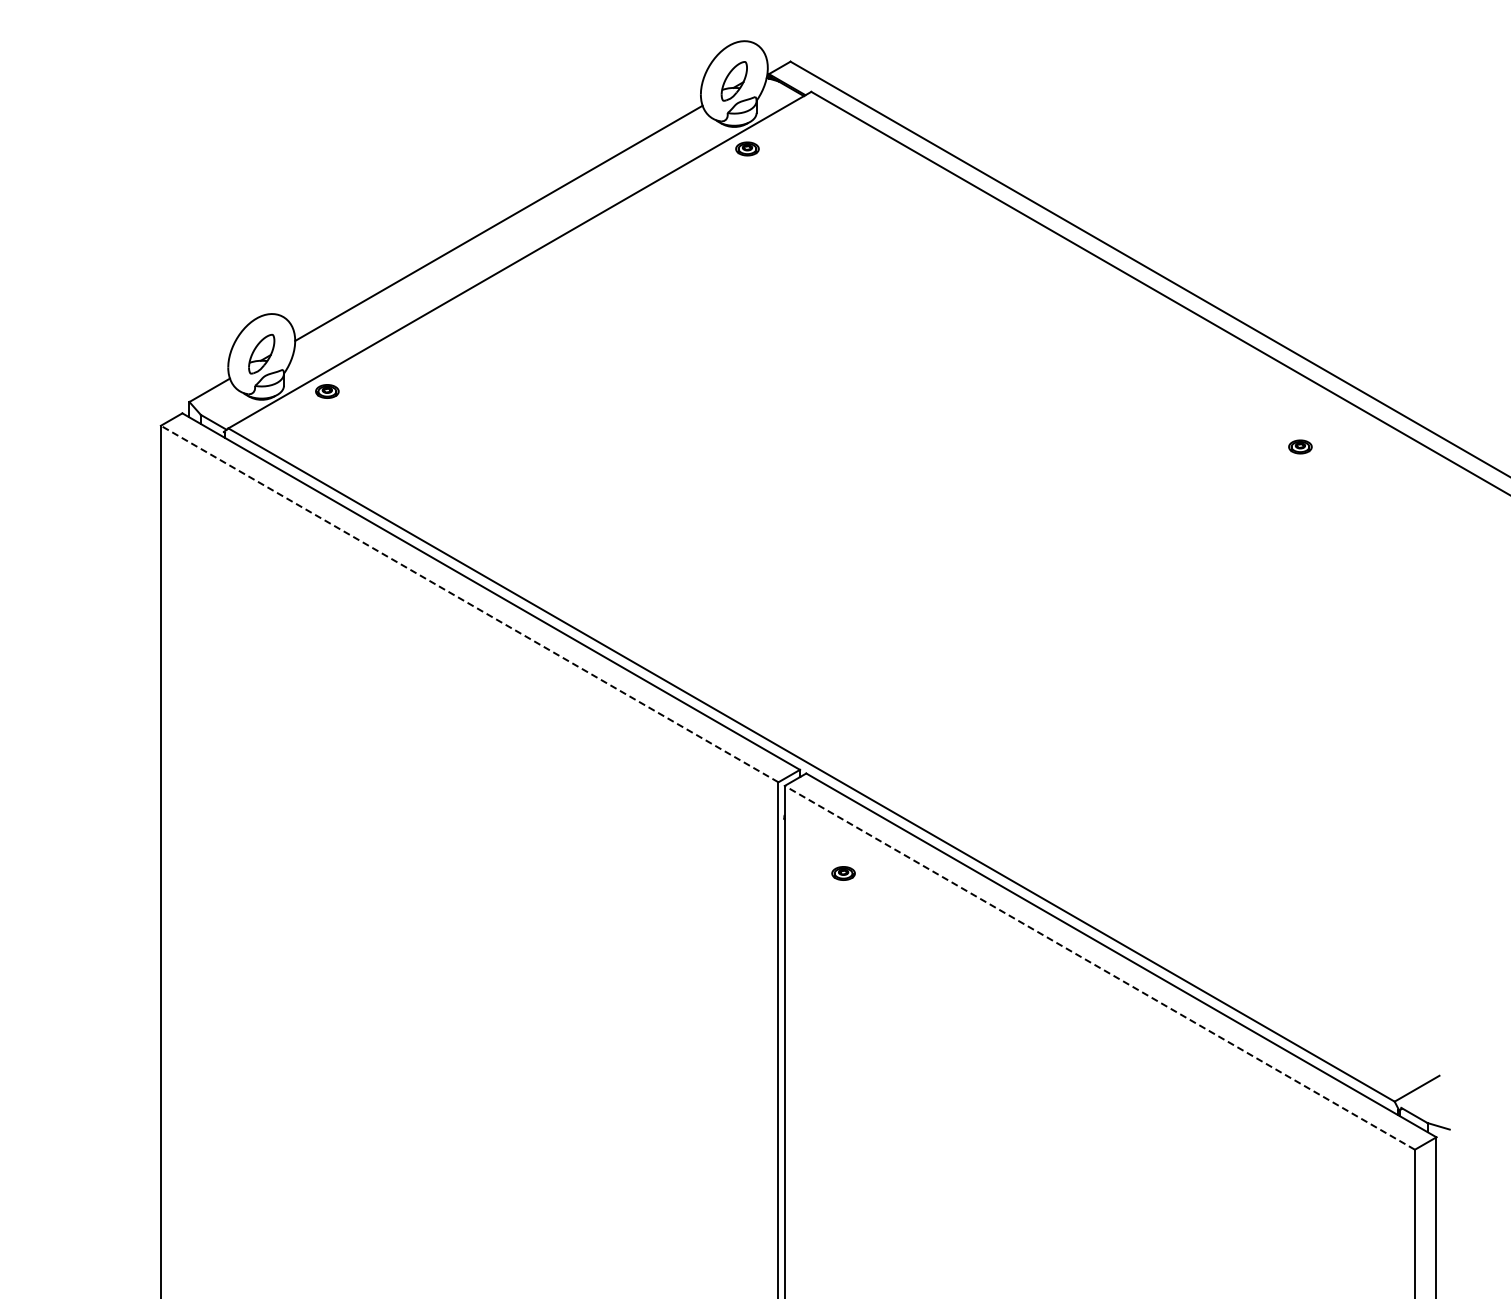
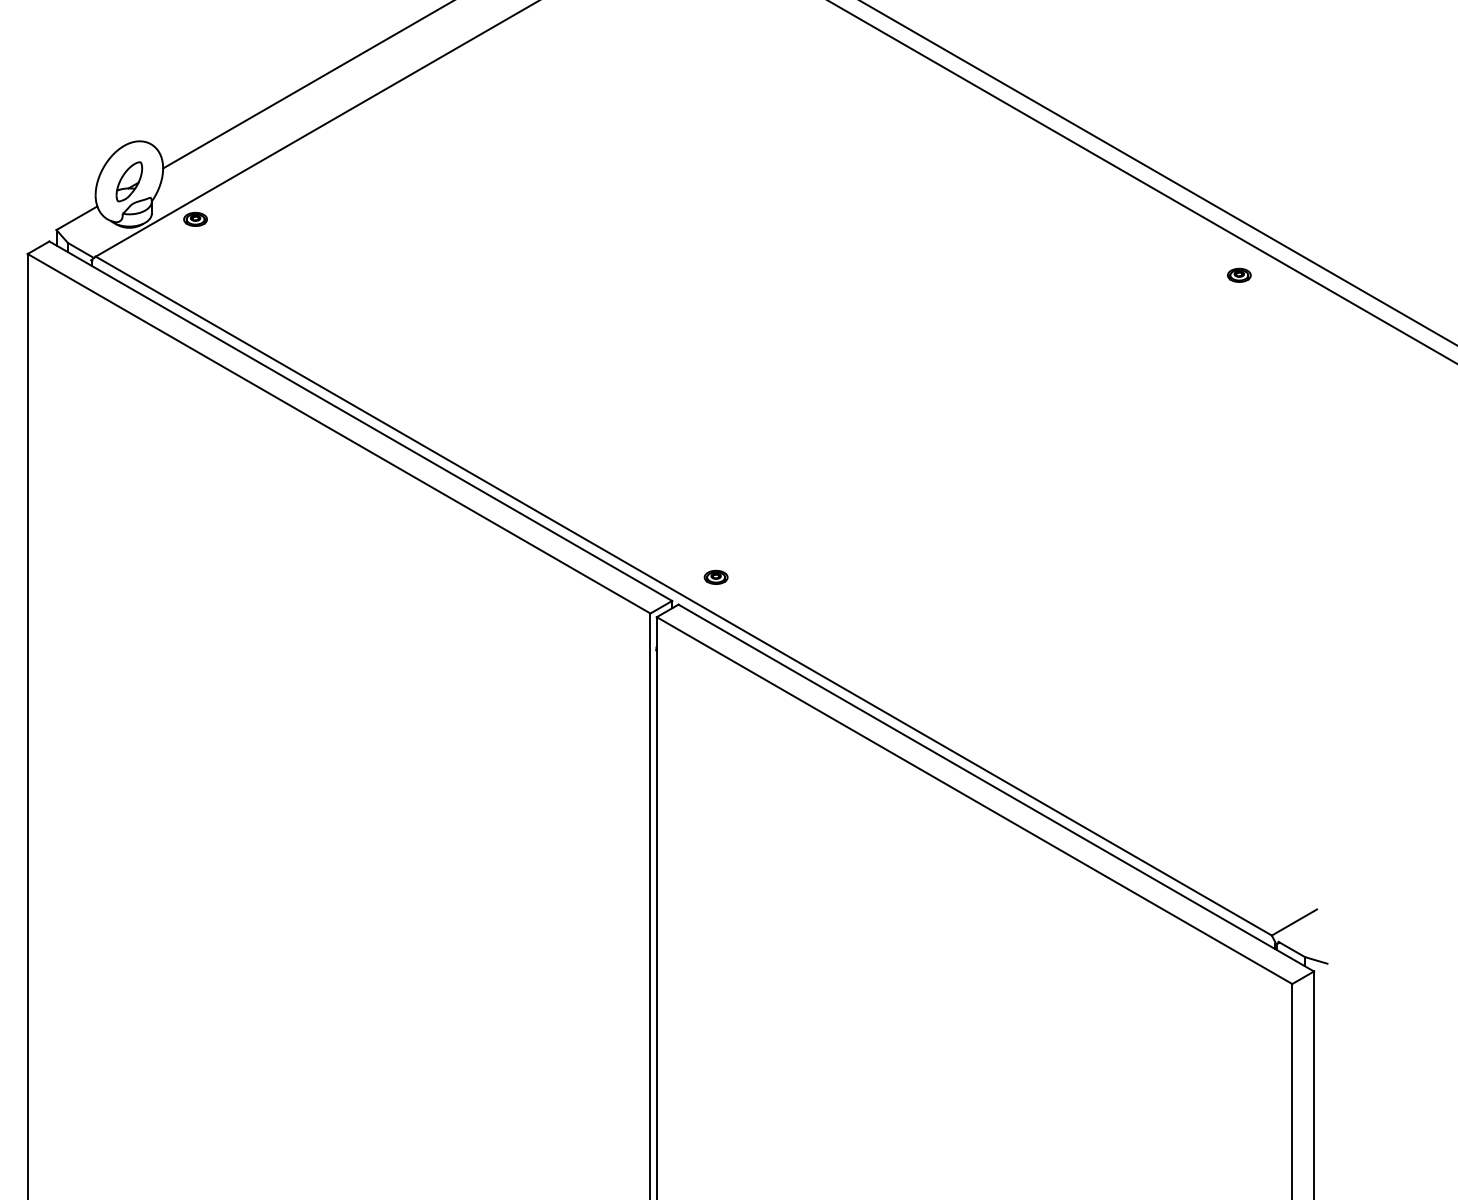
part: (1300, 446) -> (1239, 274), moved
line: (469, 604) -> (338, 434), dashed -> solid
part: (843, 873) -> (716, 577), moved
line: (1099, 967) -> (974, 800), dashed -> solid

